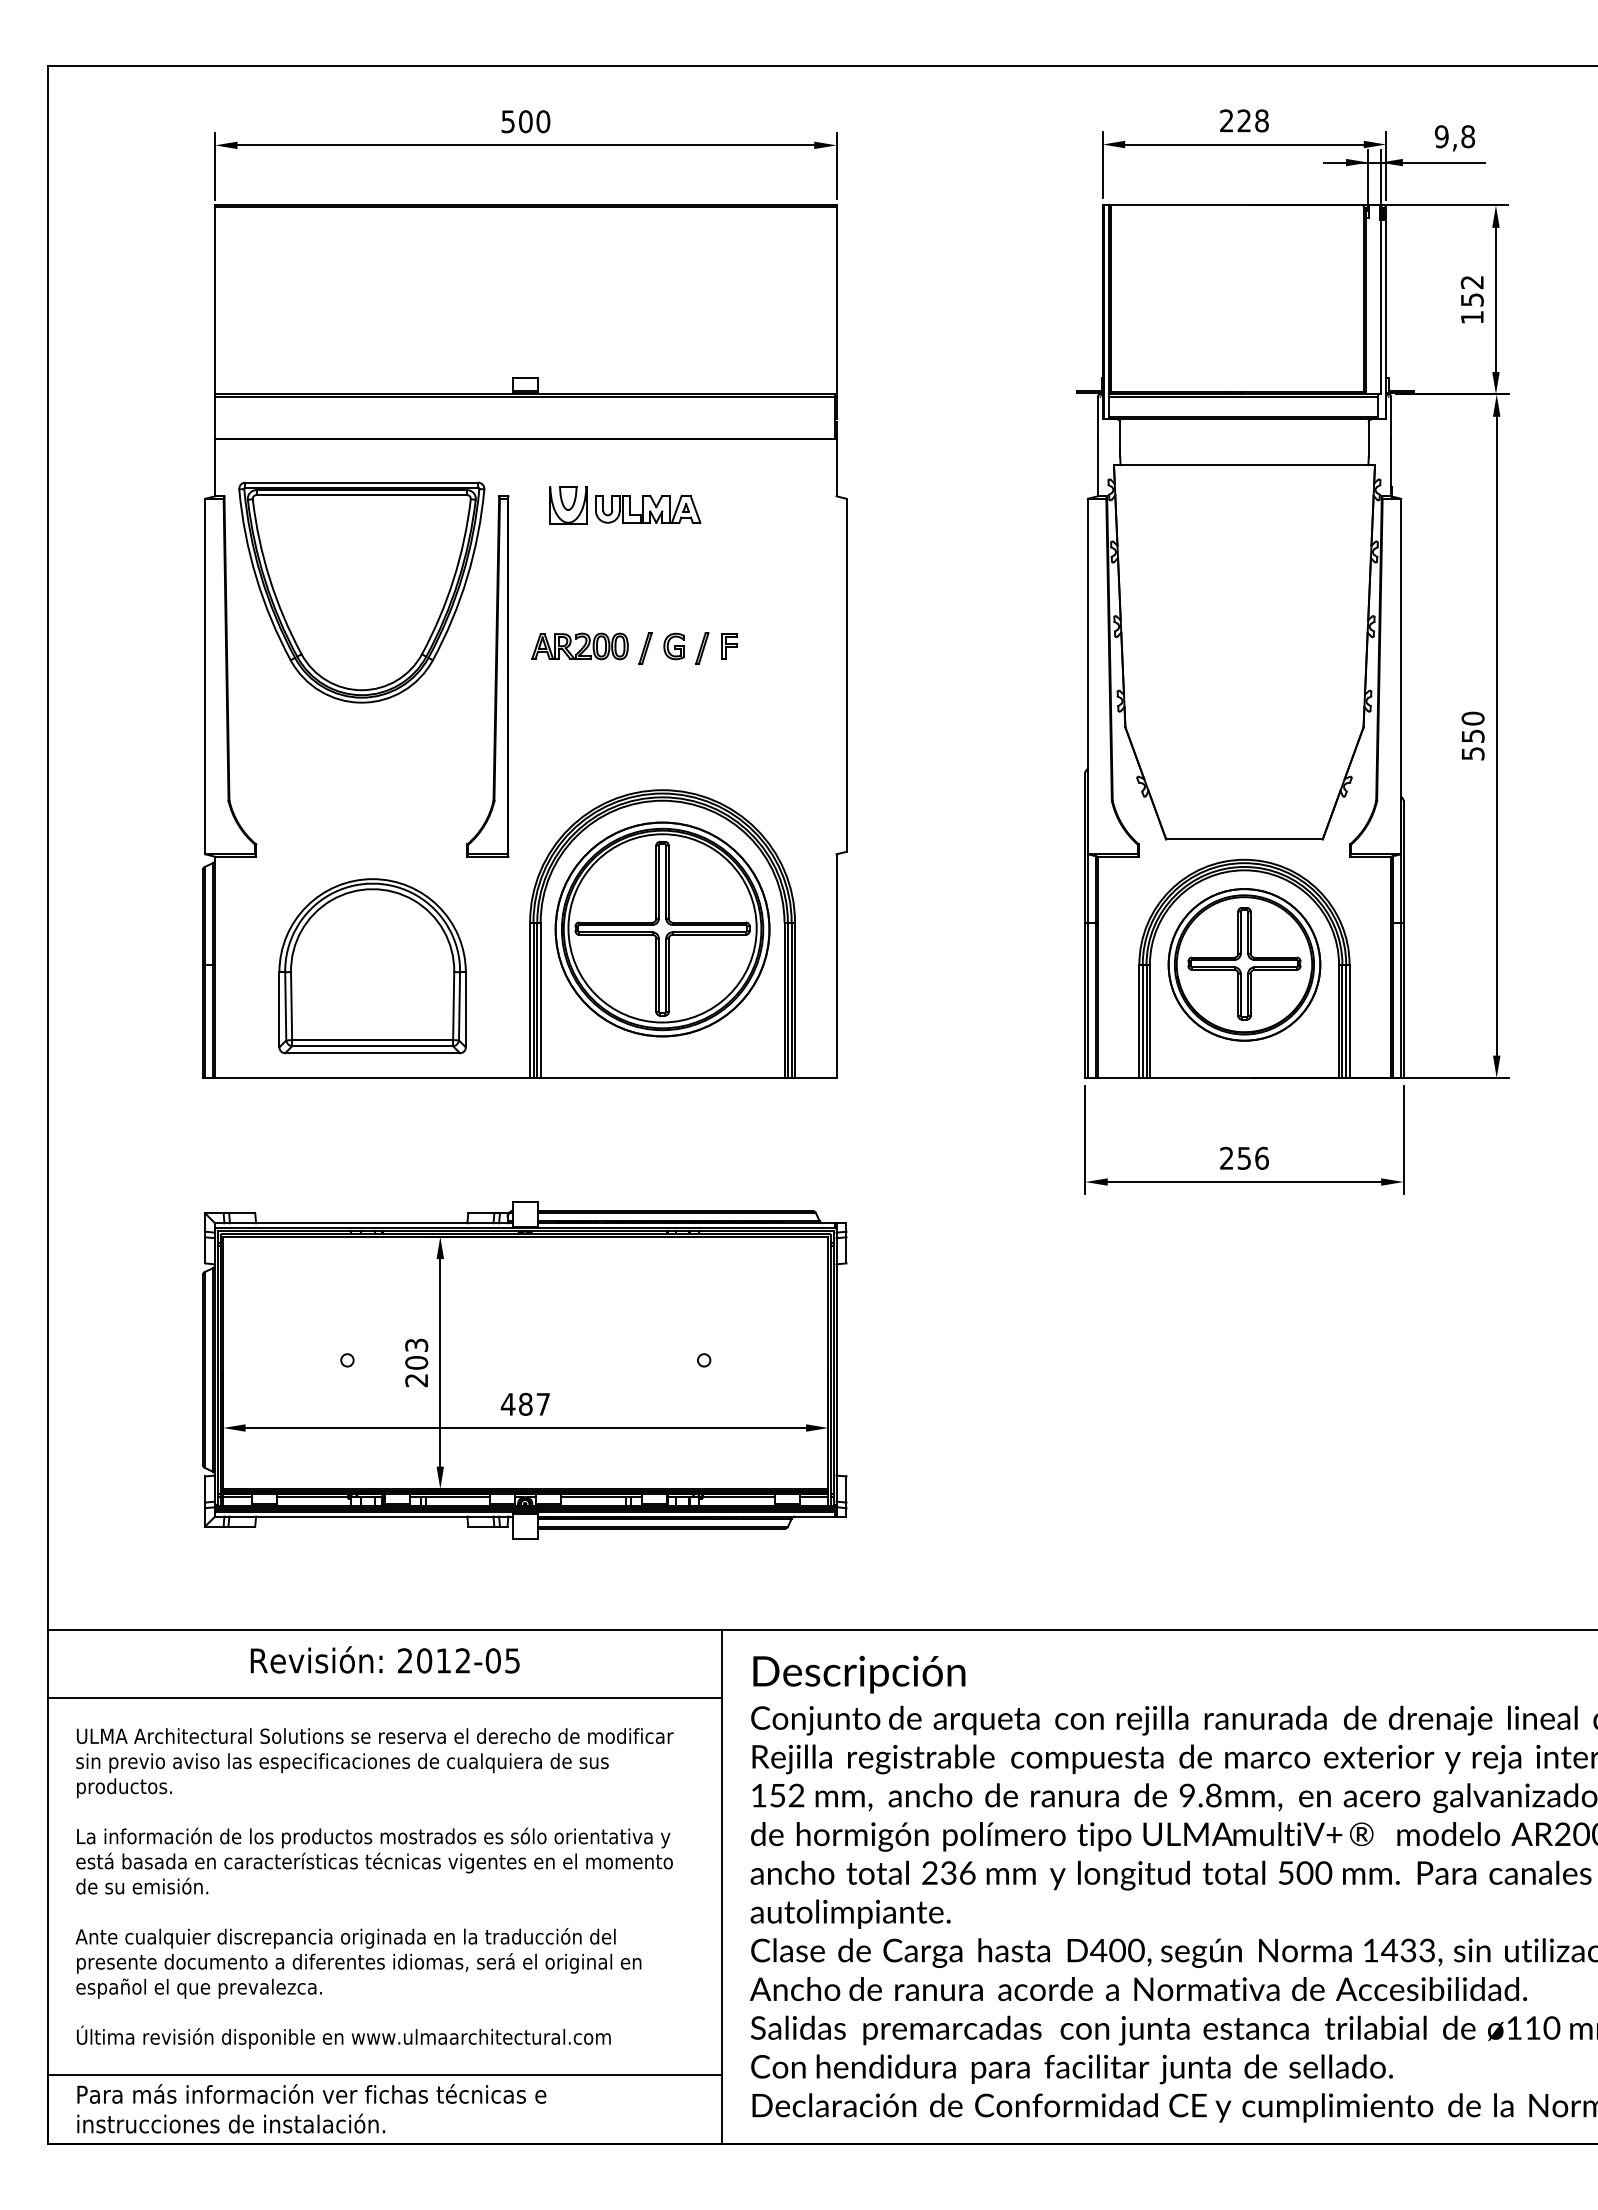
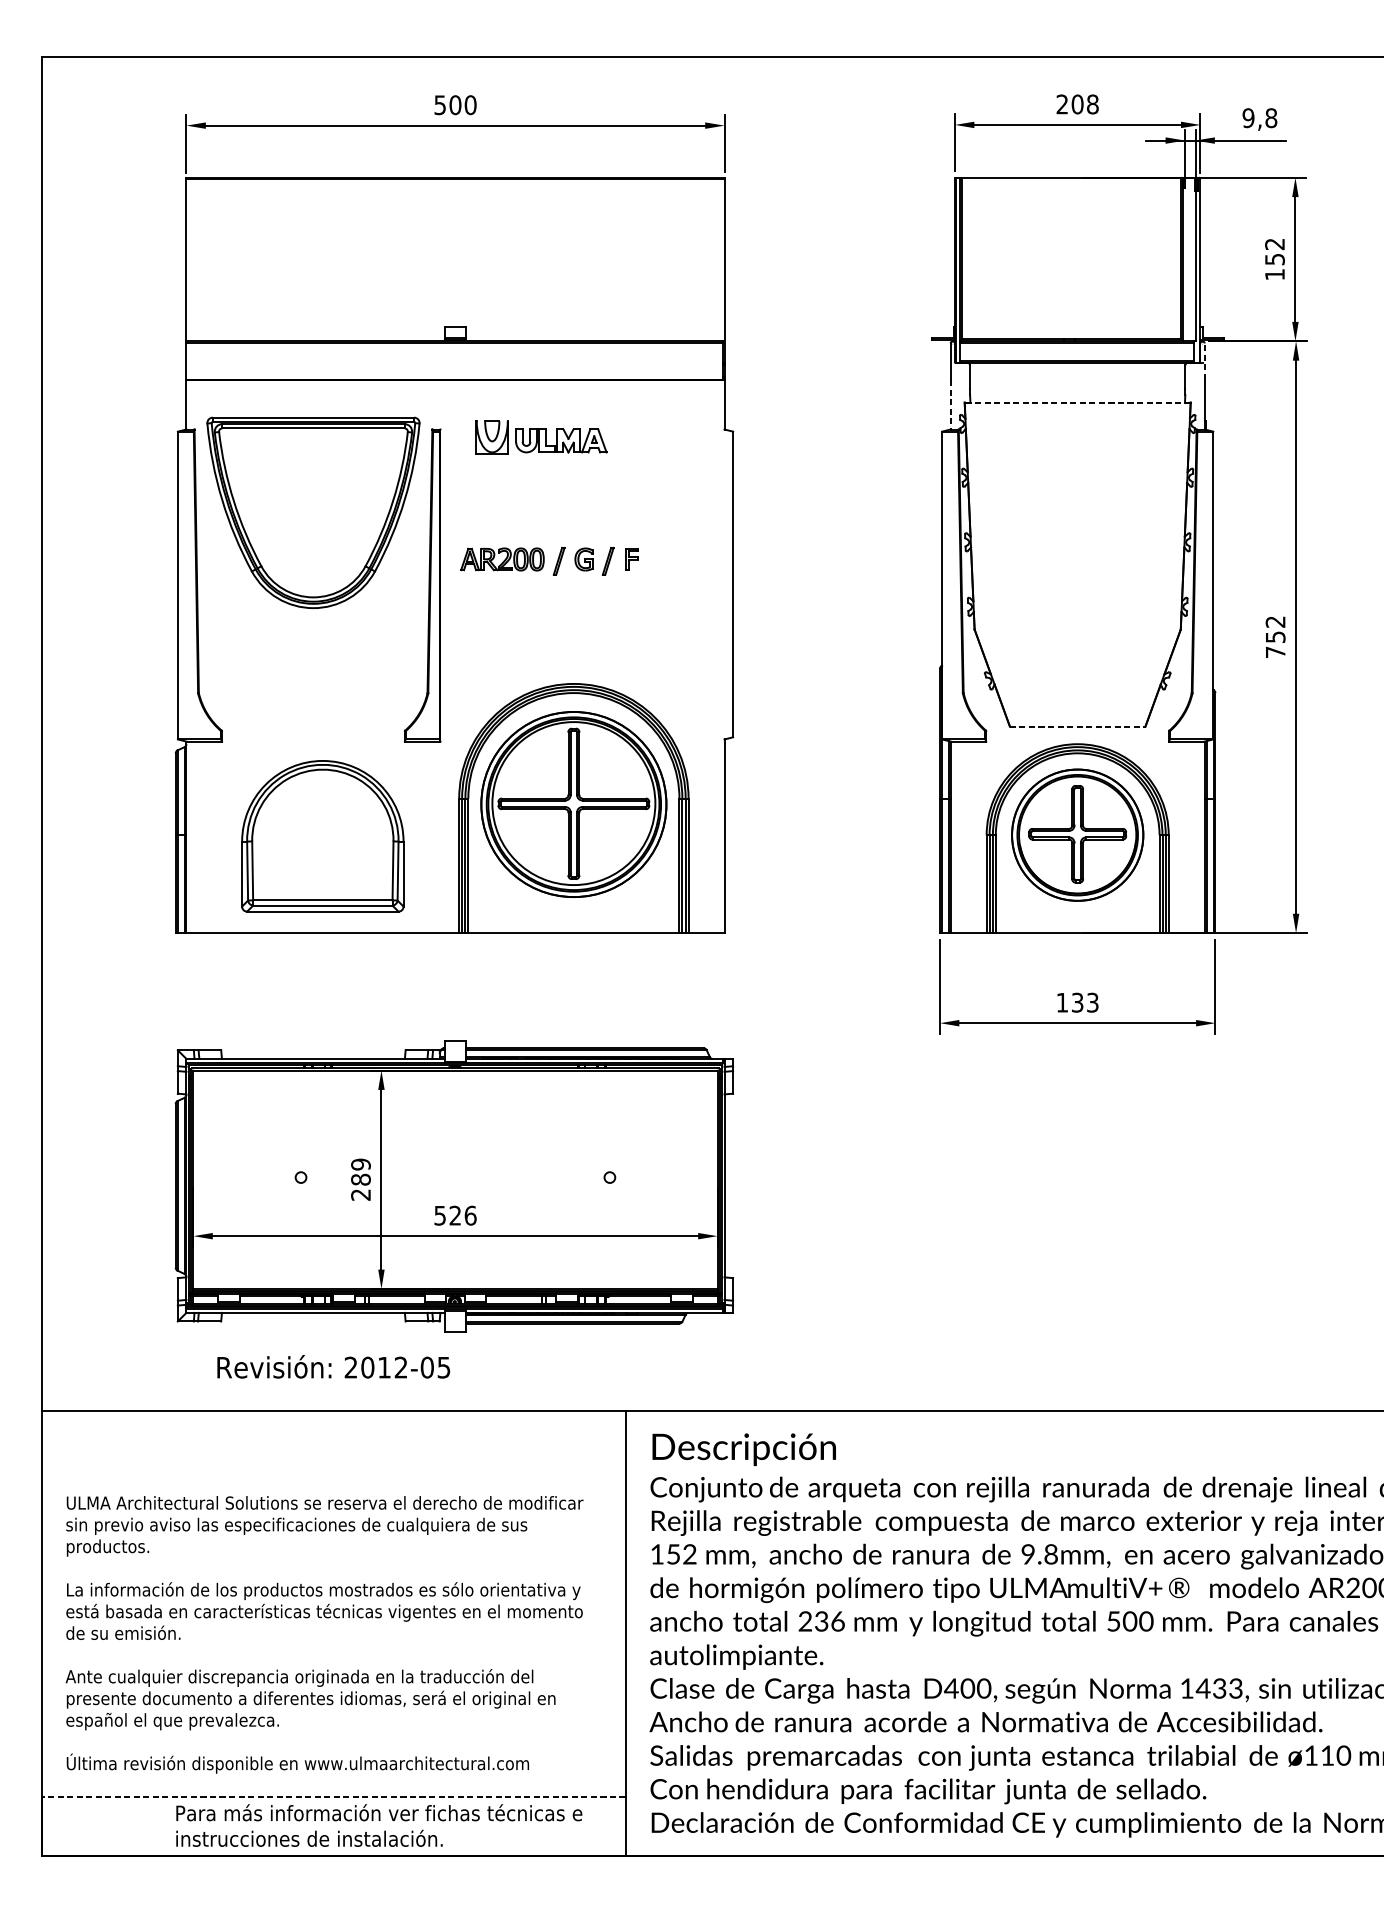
text: (1244, 120) -> (1077, 104), 228 -> 208
line: (1391, 417) -> (1204, 361), solid -> dashed
line: (1244, 465) -> (1077, 402), solid -> dashed
line: (1097, 467) -> (950, 404), solid -> dashed
text: (1472, 735) -> (1275, 636), 550 -> 752
line: (1244, 839) -> (1077, 726), solid -> dashed
text: (1244, 1157) -> (1077, 1001), 256 -> 133
text: (416, 1353) -> (360, 1171), 203 -> 289
text: (525, 1403) -> (455, 1214), 487 -> 526
text: (384, 1659) -> (333, 1366), moved
line: (384, 1698) -> (333, 1470), removed
line: (384, 2075) -> (333, 1796), solid -> dashed
text: (311, 2108) -> (379, 1825), moved

